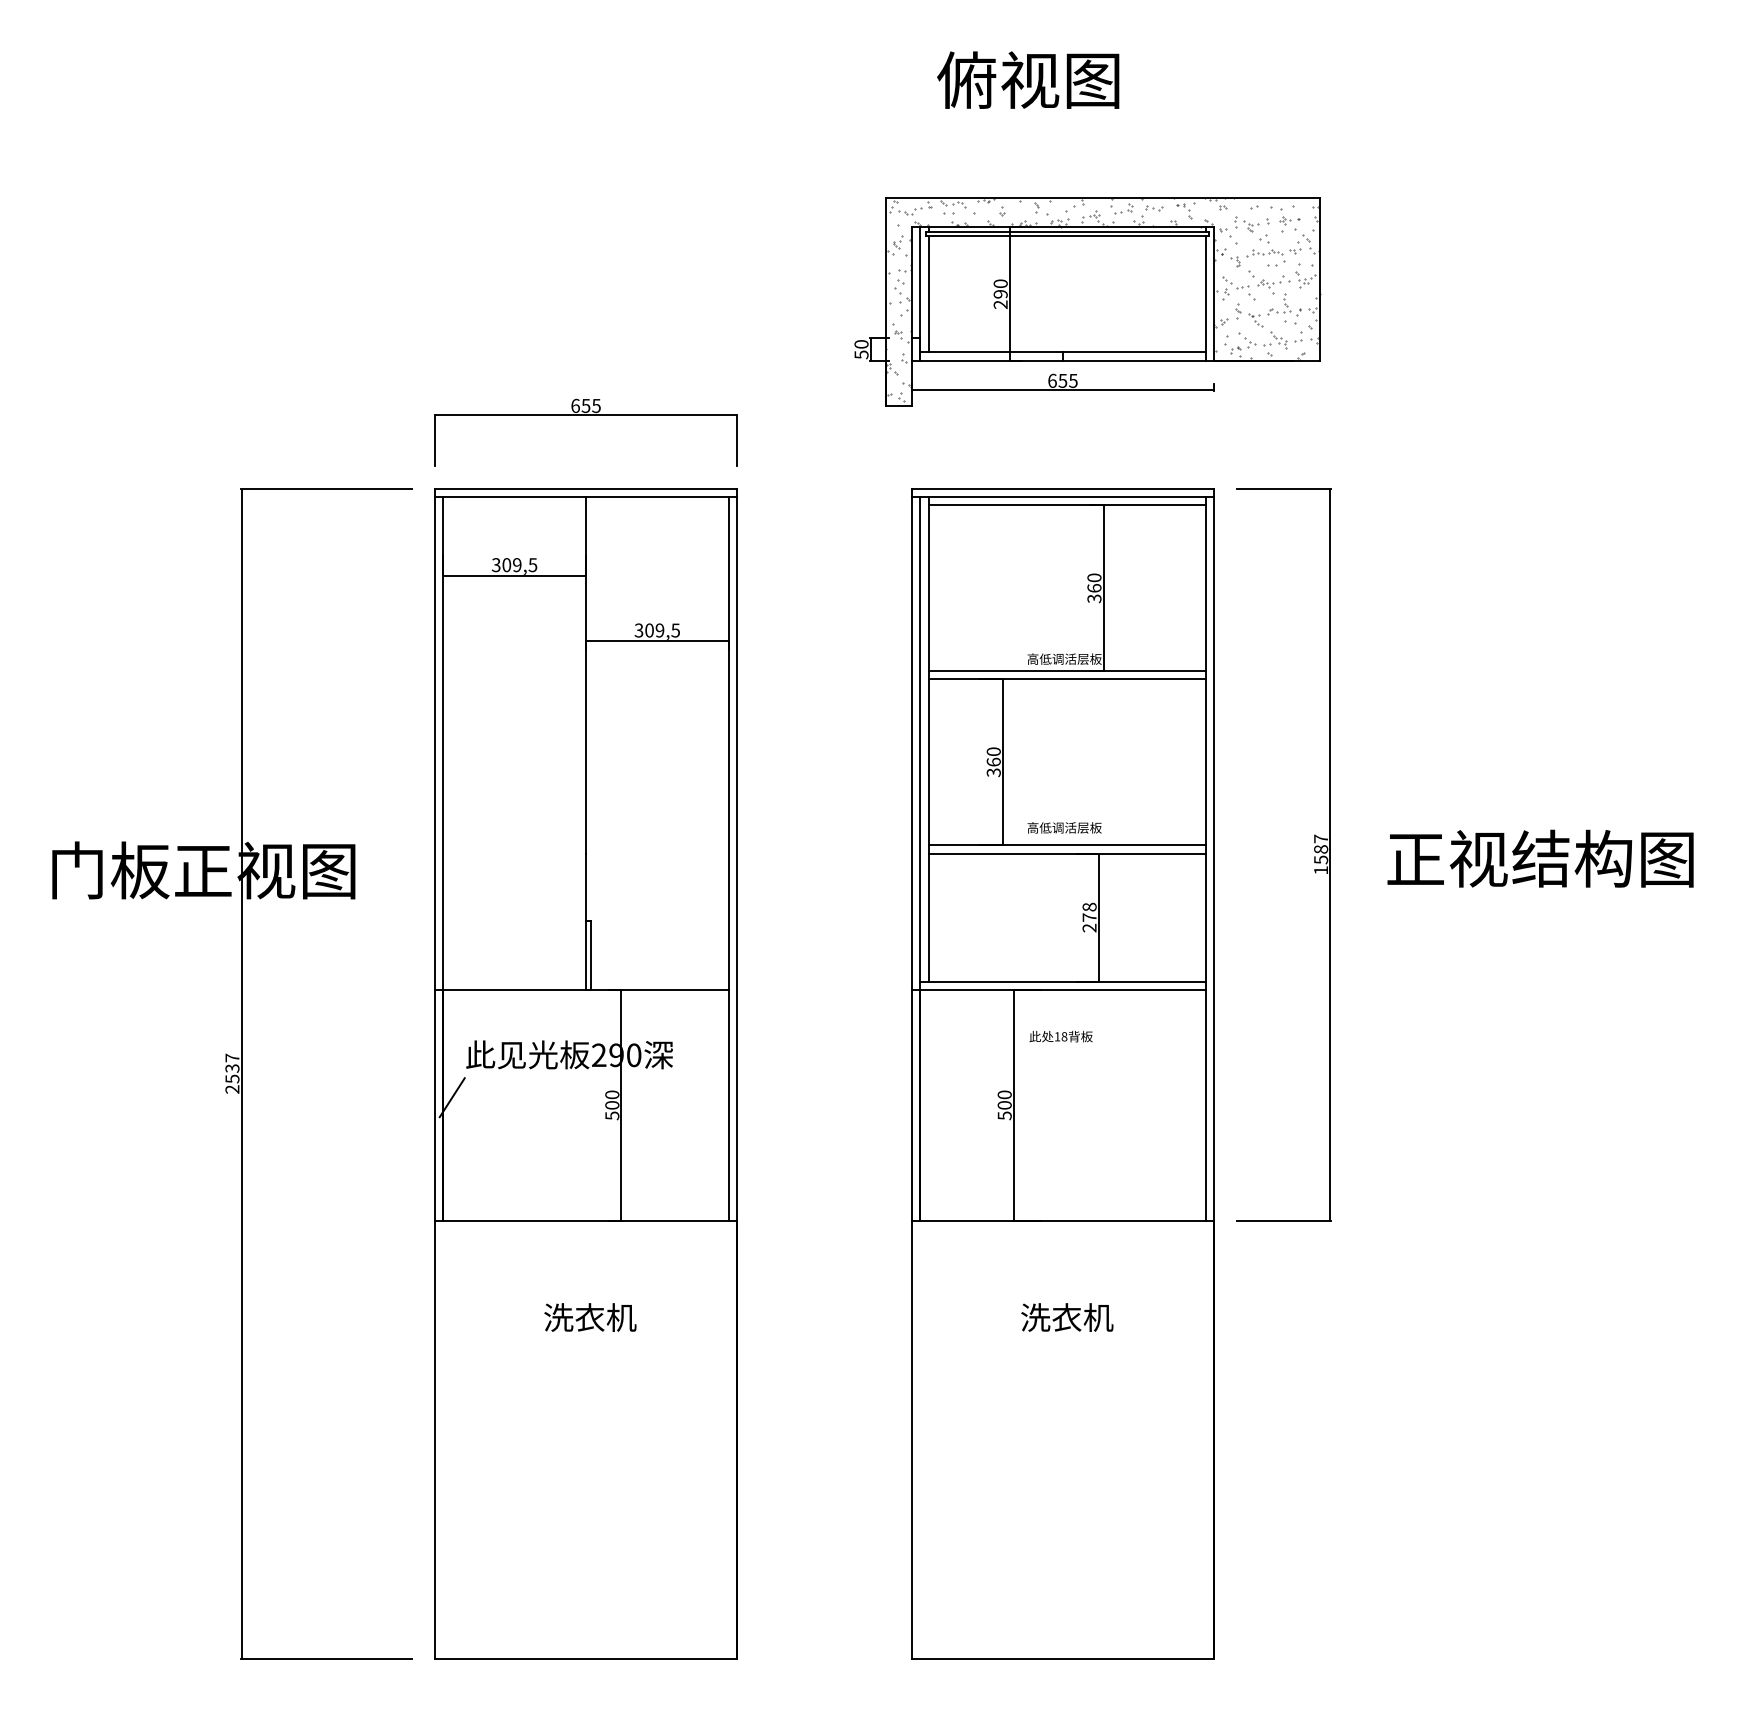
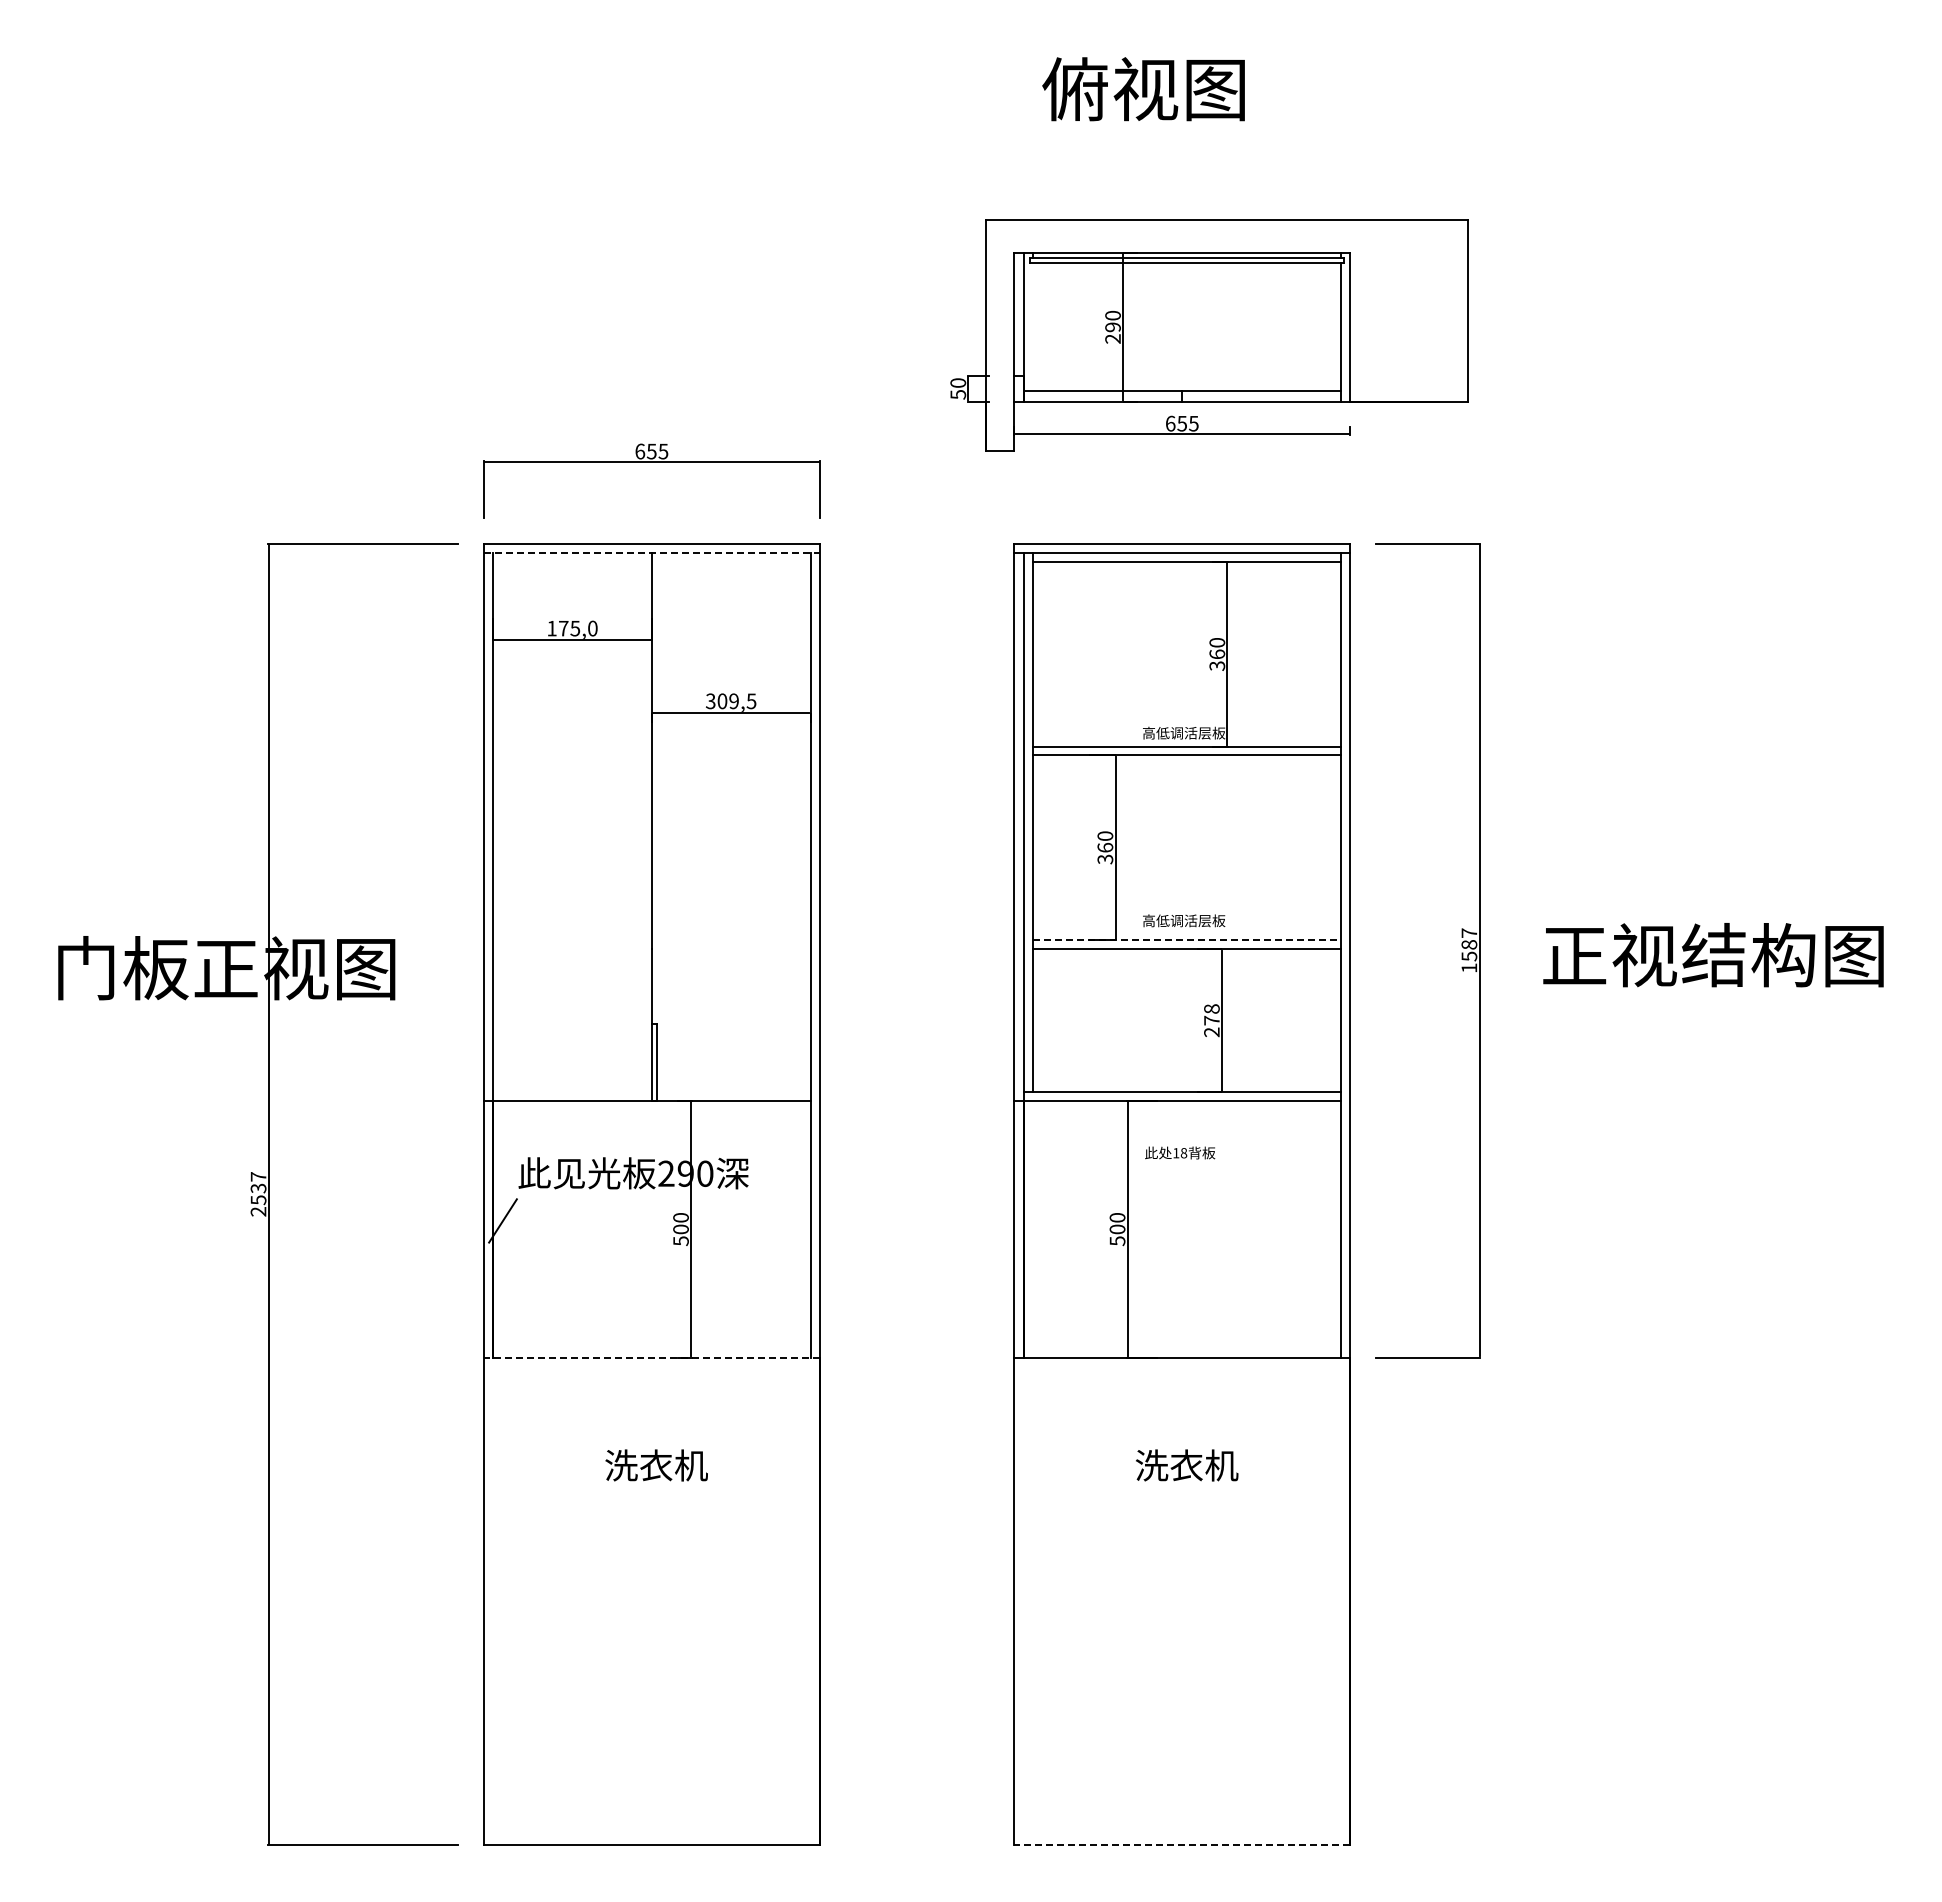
line: (928, 293) -> (1032, 326), removed
hatch: (1102, 298) -> (1226, 332), removed
line: (585, 496) -> (651, 552), solid -> dashed
text: (514, 565) -> (572, 628), 309,5 -> 175,0
line: (1067, 845) -> (1187, 940), solid -> dashed
line: (585, 1220) -> (651, 1357), solid -> dashed
line: (1063, 1659) -> (1182, 1845), solid -> dashed

